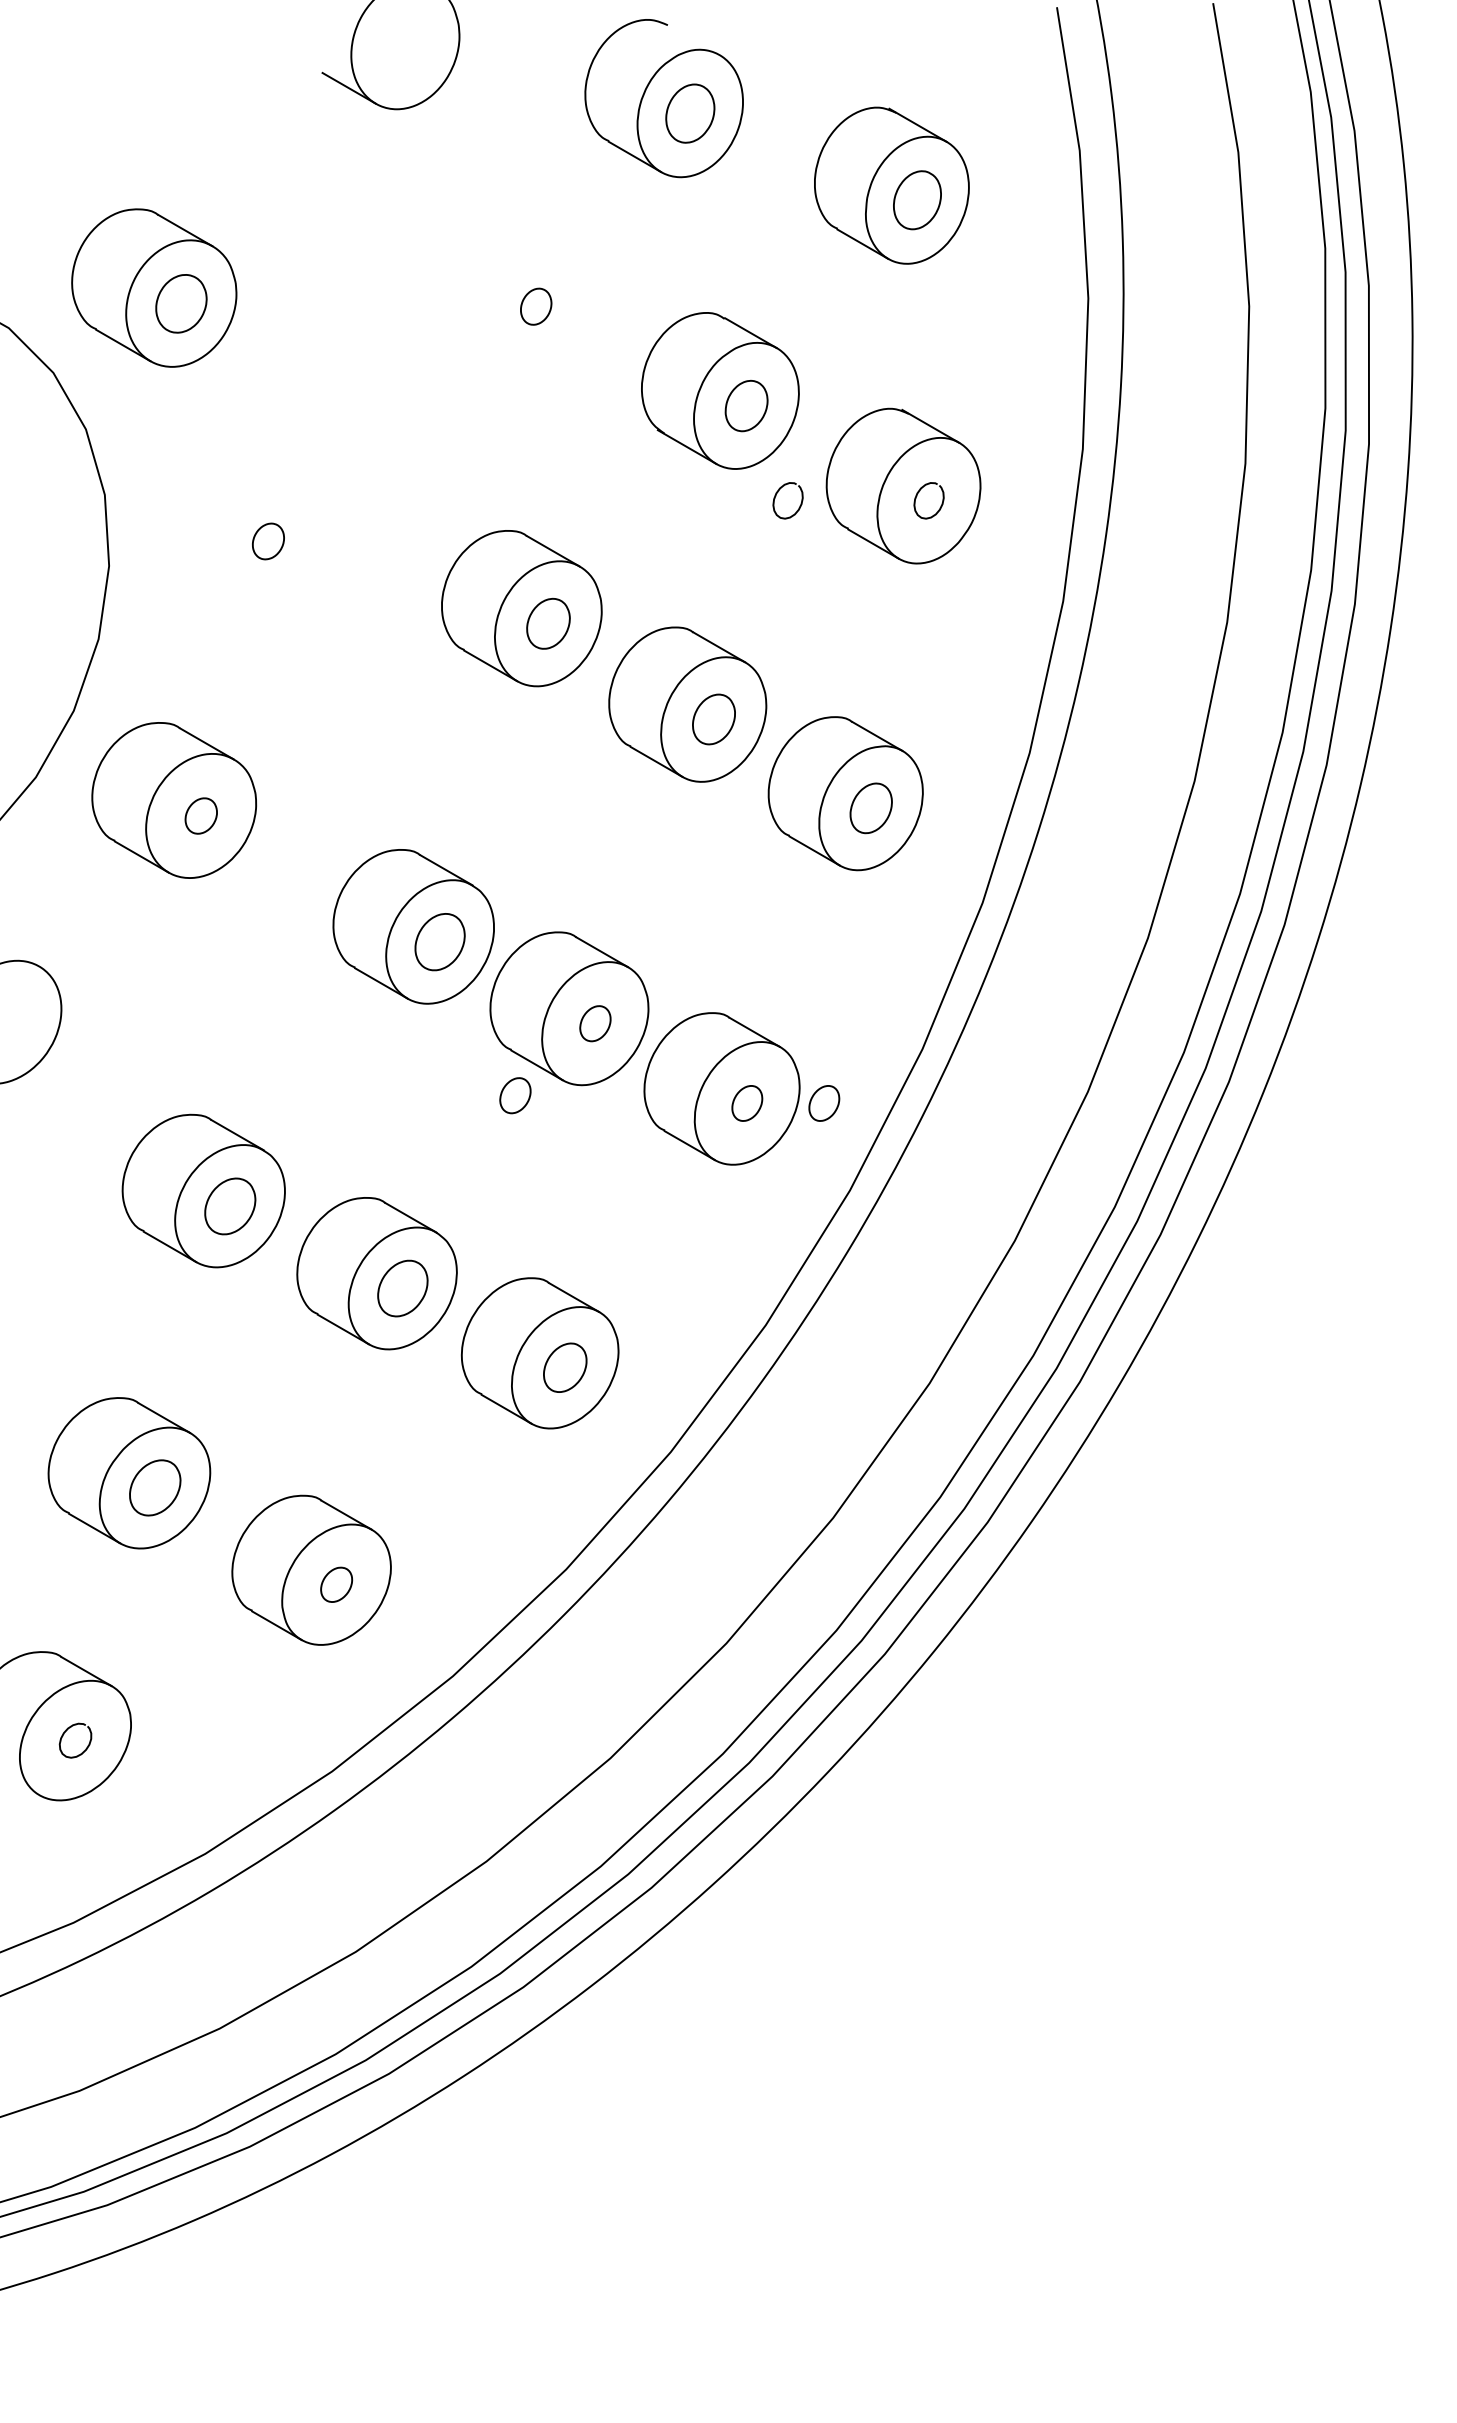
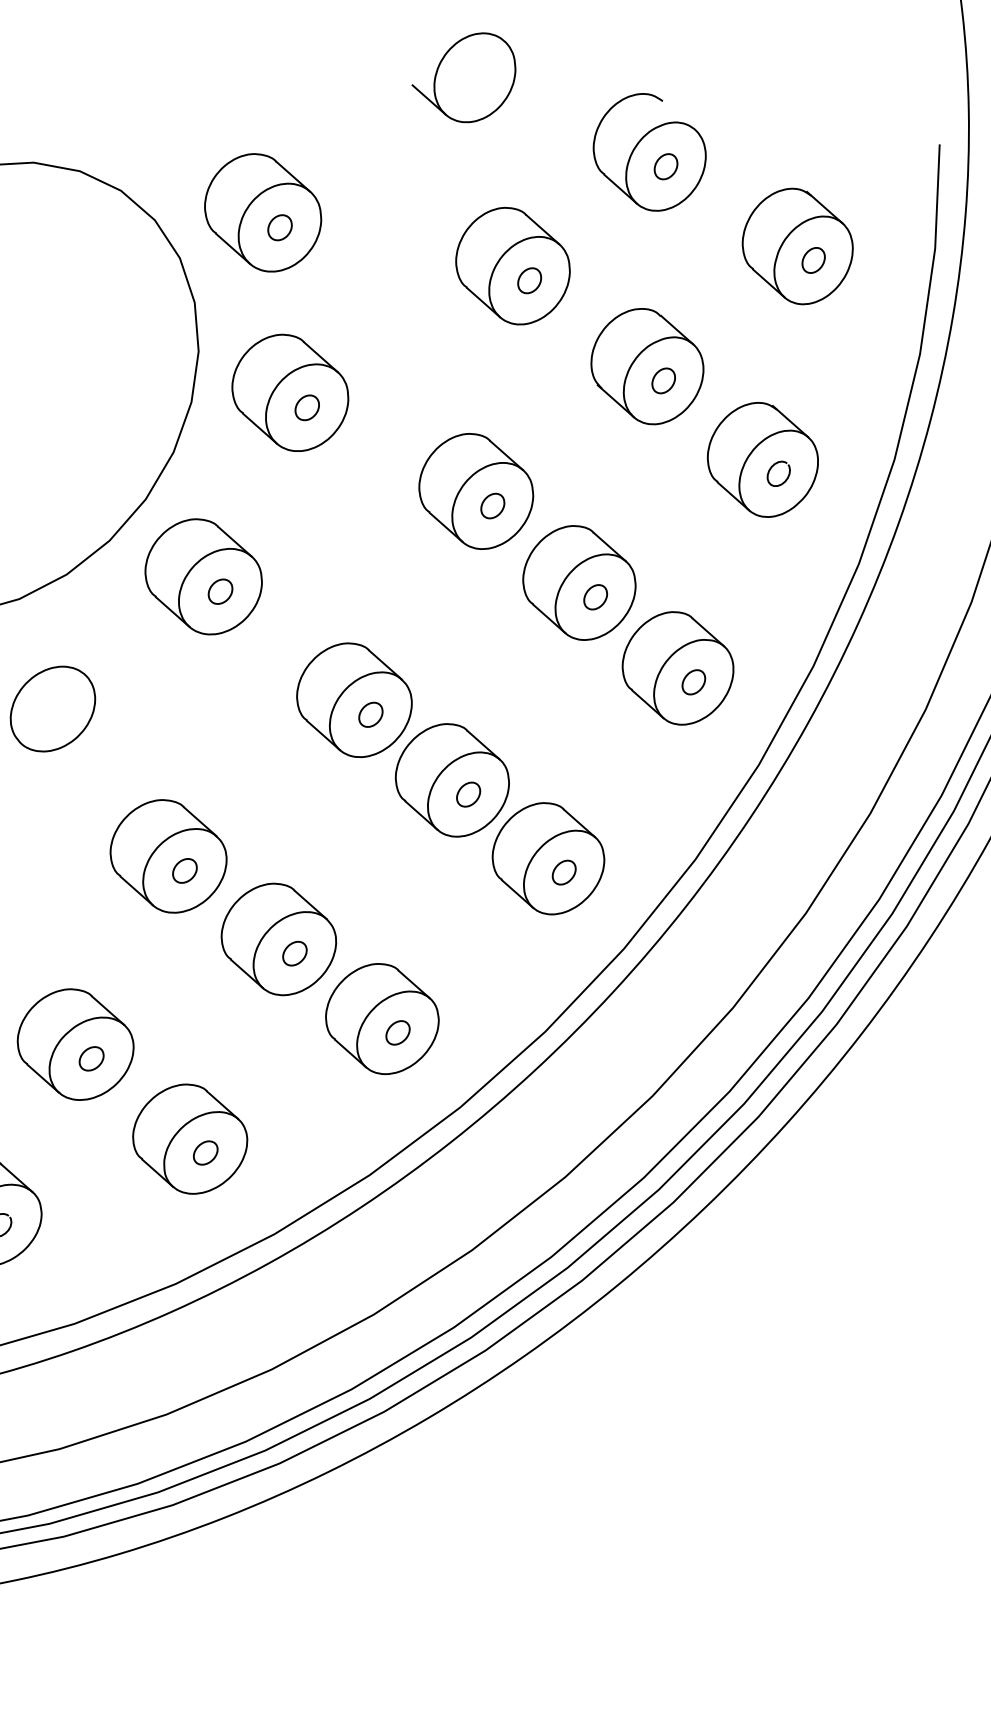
part: (690, 113) -> (666, 166), size x0.62
part: (917, 200) -> (813, 260), size x0.62
part: (509, 291) -> (513, 266), added
part: (181, 303) -> (280, 227), size x0.62
part: (746, 405) -> (663, 380), size x0.71
curve: (776, 496) -> (671, 448), removed
part: (240, 525) -> (289, 392), added
part: (548, 623) -> (492, 505), size x0.71
part: (713, 719) -> (595, 597), size x0.71
part: (870, 807) -> (693, 681), size x0.71
part: (440, 941) -> (371, 714), size x0.62
part: (515, 1095) -> (401, 833), removed
part: (824, 1103) -> (618, 883), removed
part: (229, 1205) -> (184, 870), size x0.62
part: (402, 1288) -> (294, 953), size x0.62
part: (565, 1367) -> (398, 1032), size x0.71
part: (154, 1488) -> (91, 1059), size x0.62

